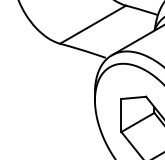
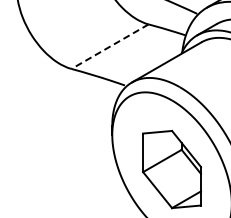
line: (93, 24) -> (110, 46), solid -> dashed

